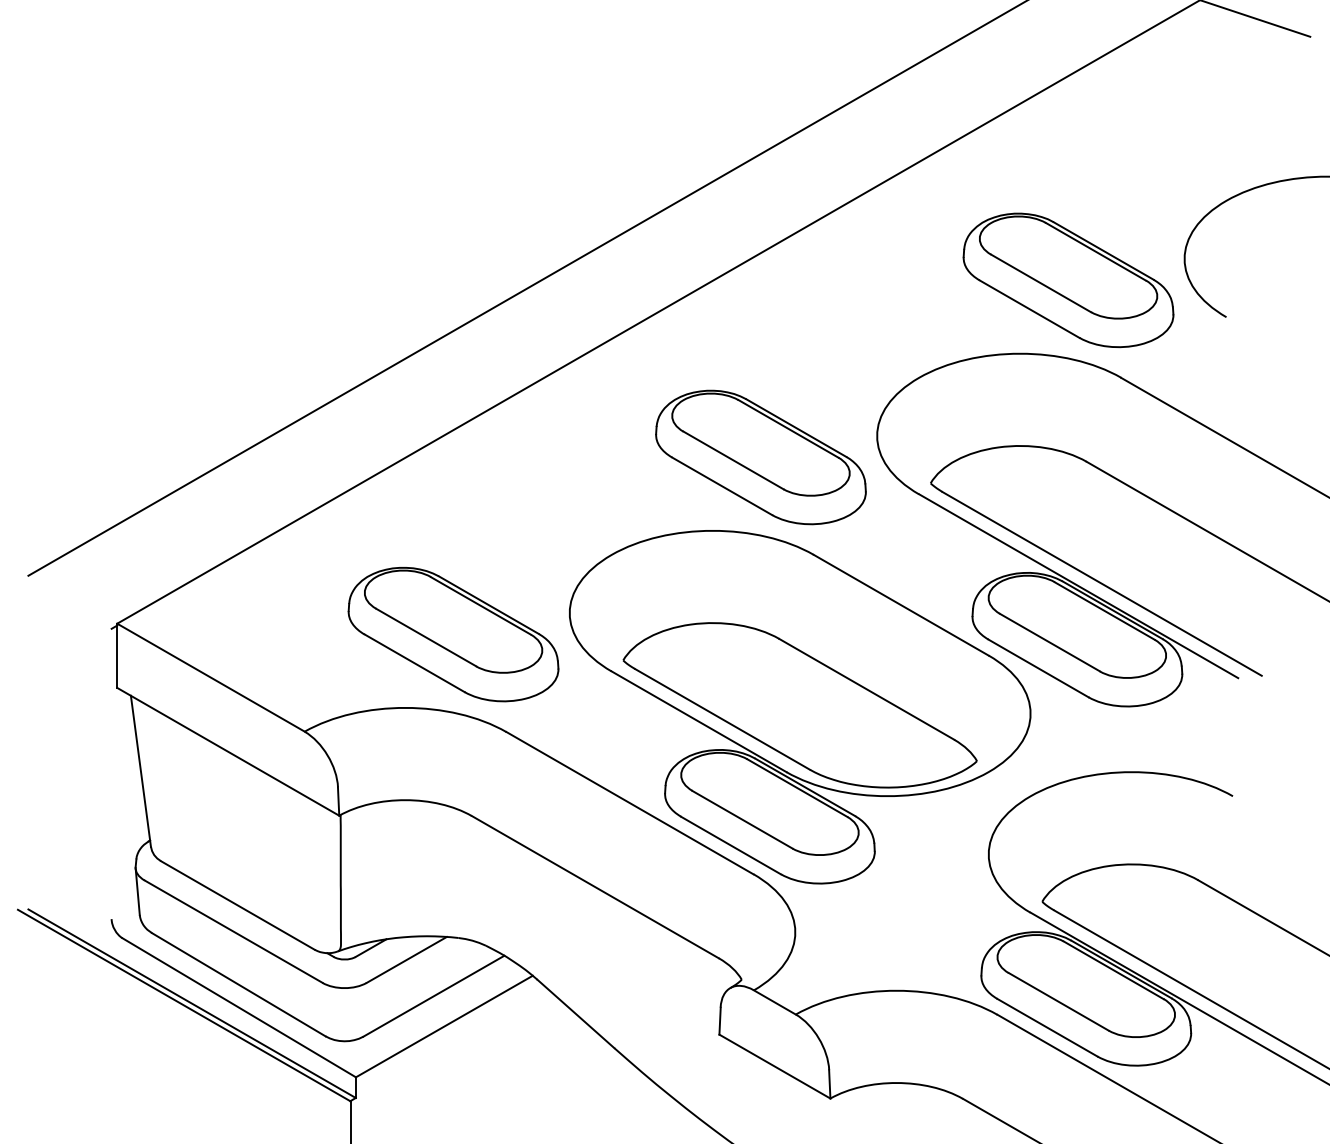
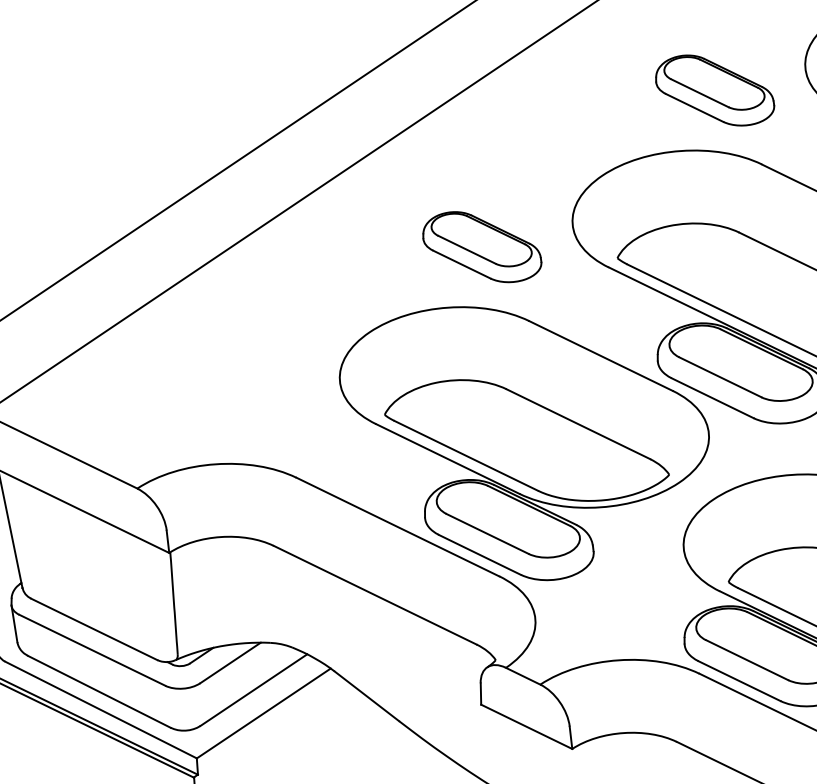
part: (1068, 280) -> (714, 90), size x0.7
part: (760, 457) -> (481, 247), size x0.7
part: (453, 634) -> (249, 403), removed

